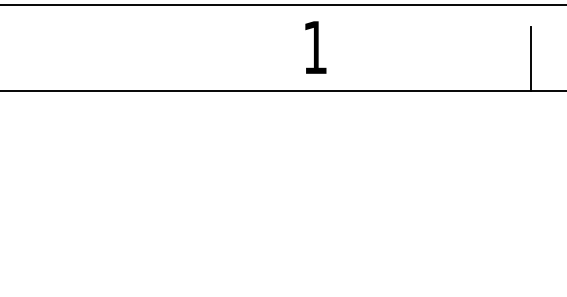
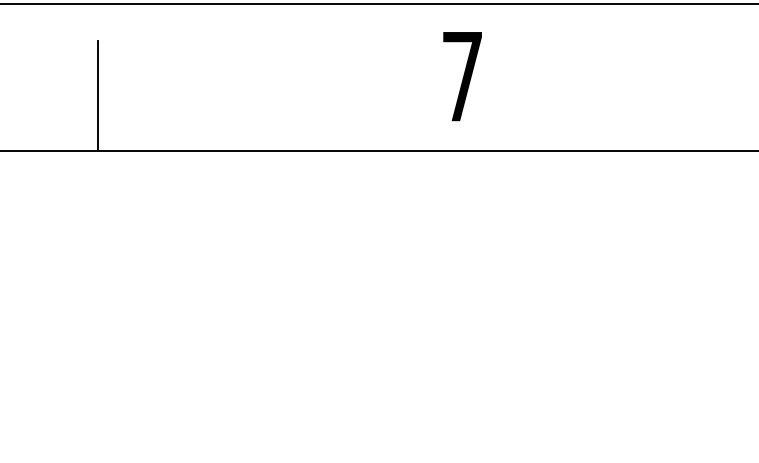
text: (315, 47) -> (462, 76), 1 -> 7
line: (100, 58) -> (97, 95), added

